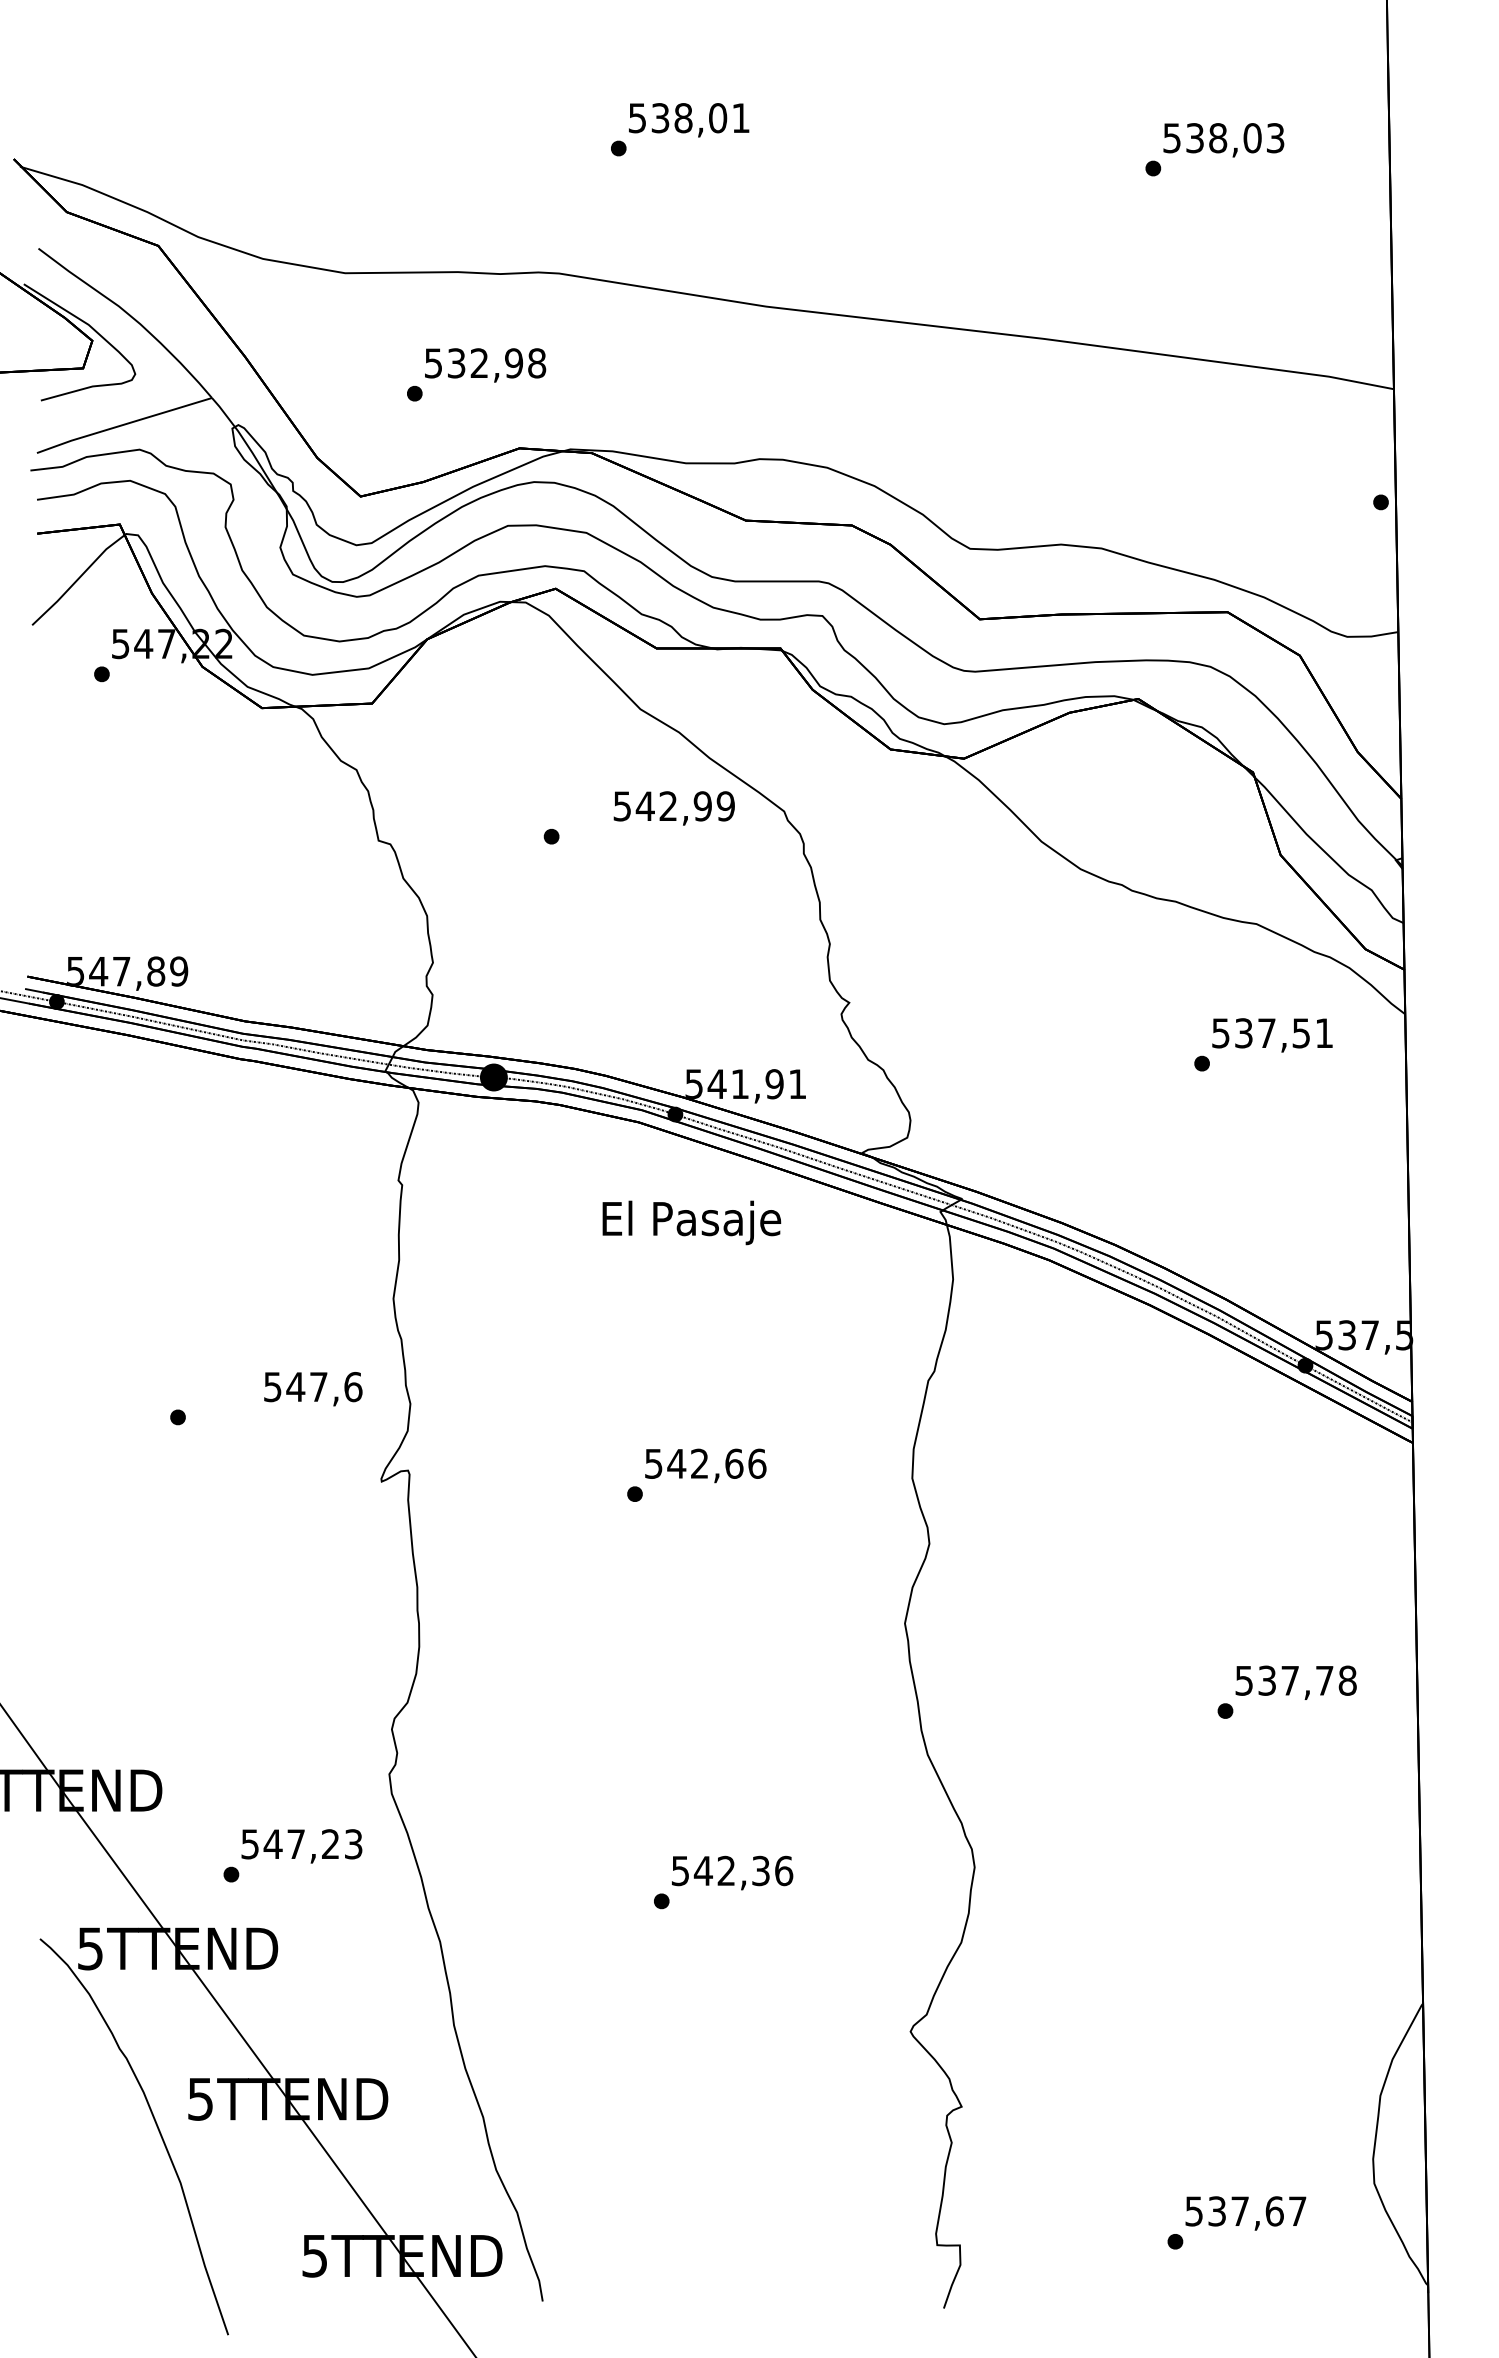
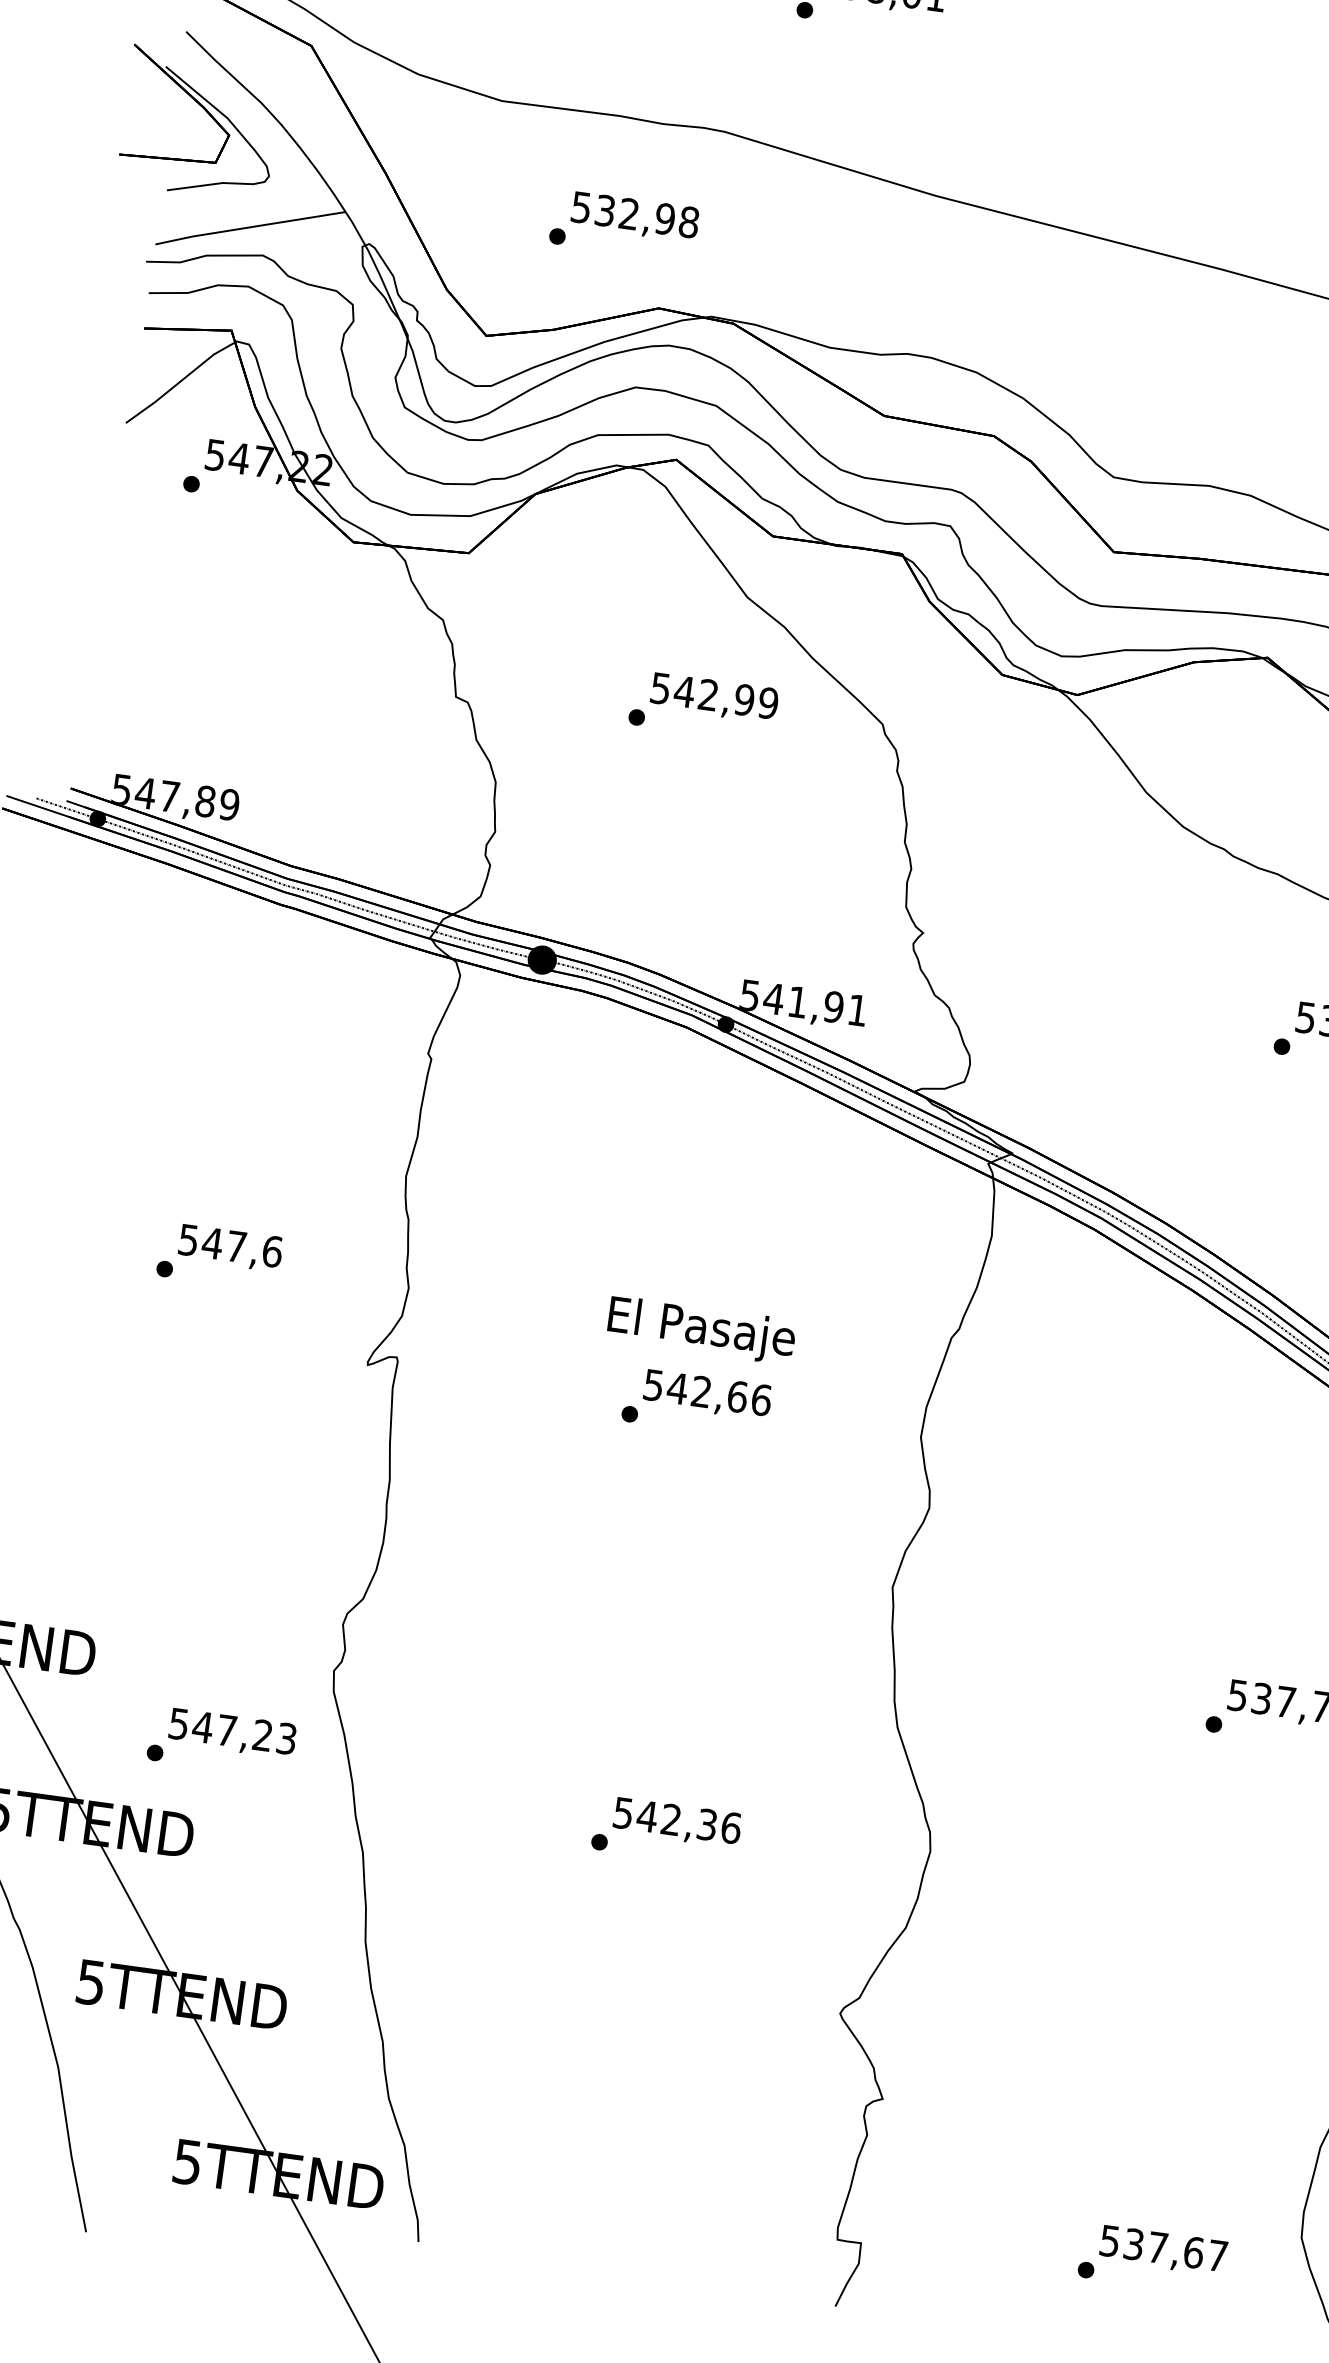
text: (673, 808) -> (713, 698), moved
text: (691, 1222) -> (701, 1329), moved
text: (313, 1389) -> (230, 1248), moved

